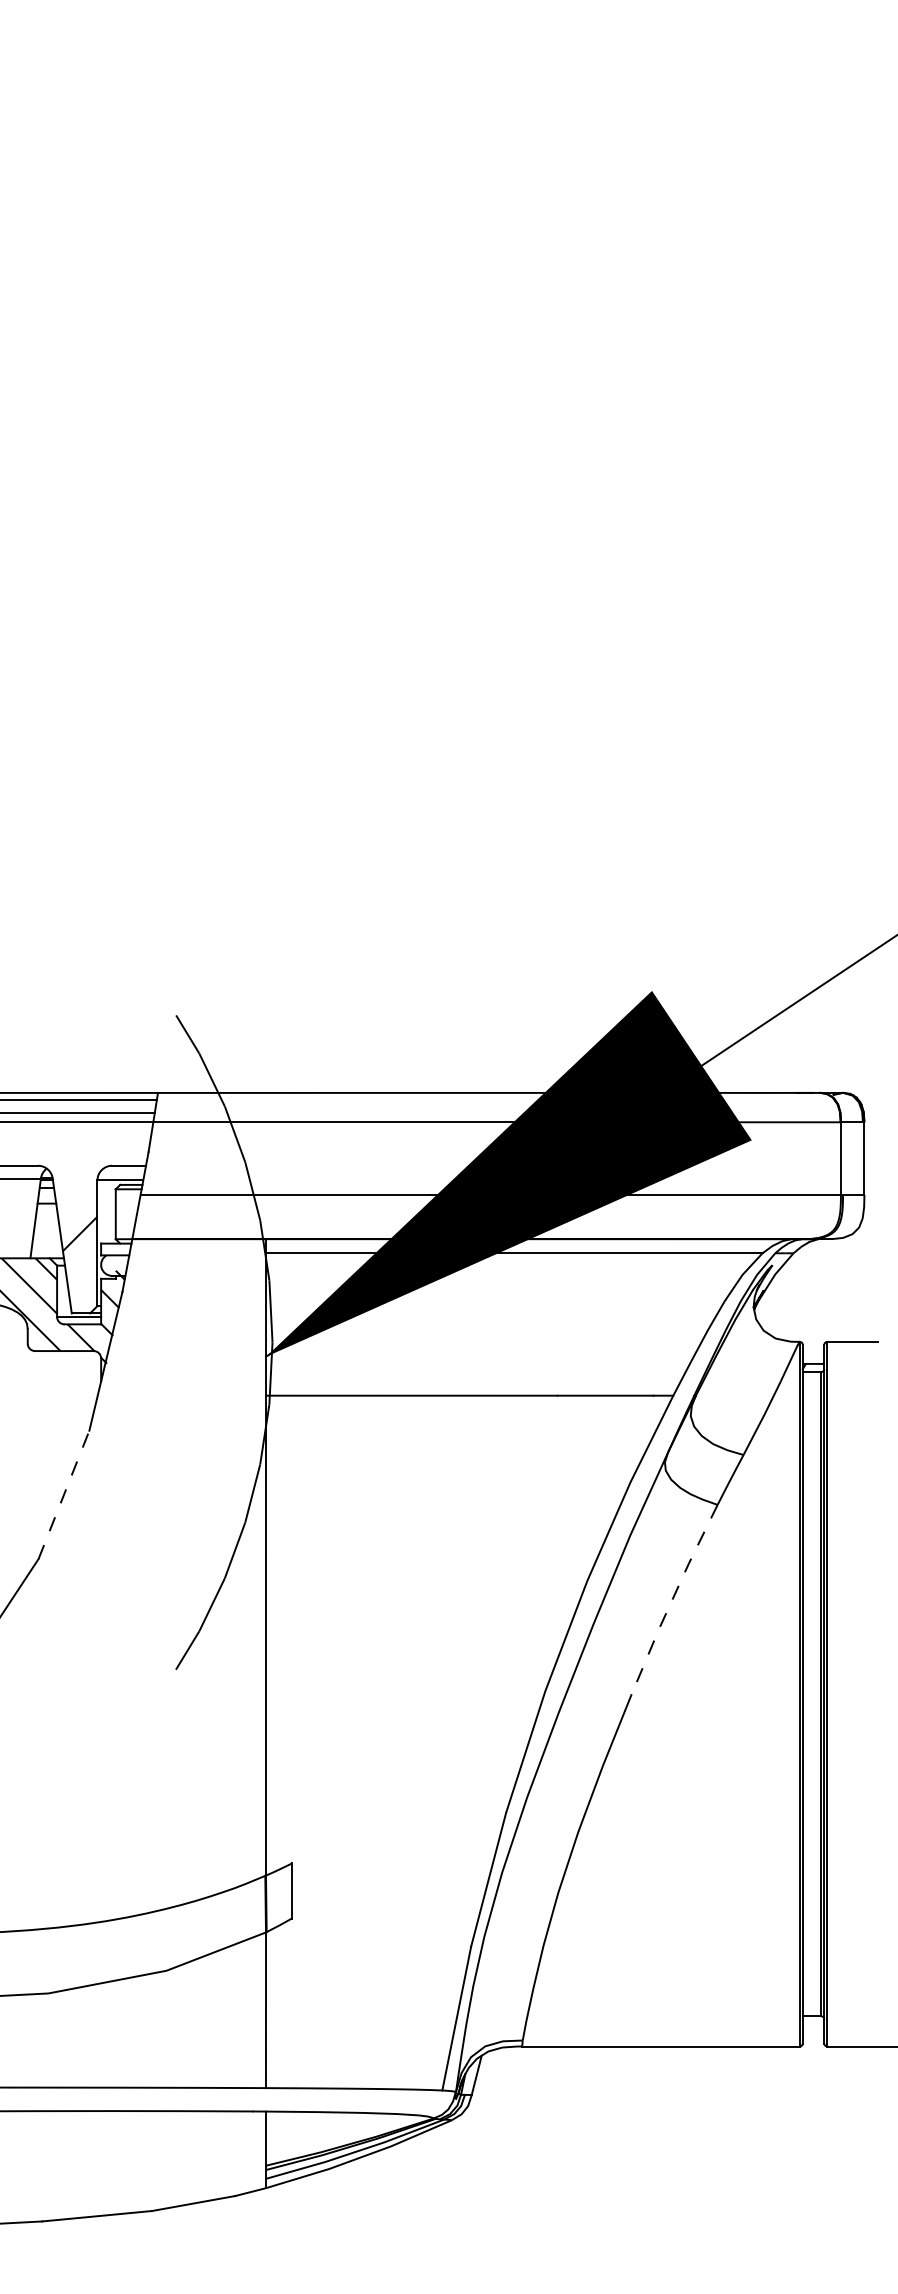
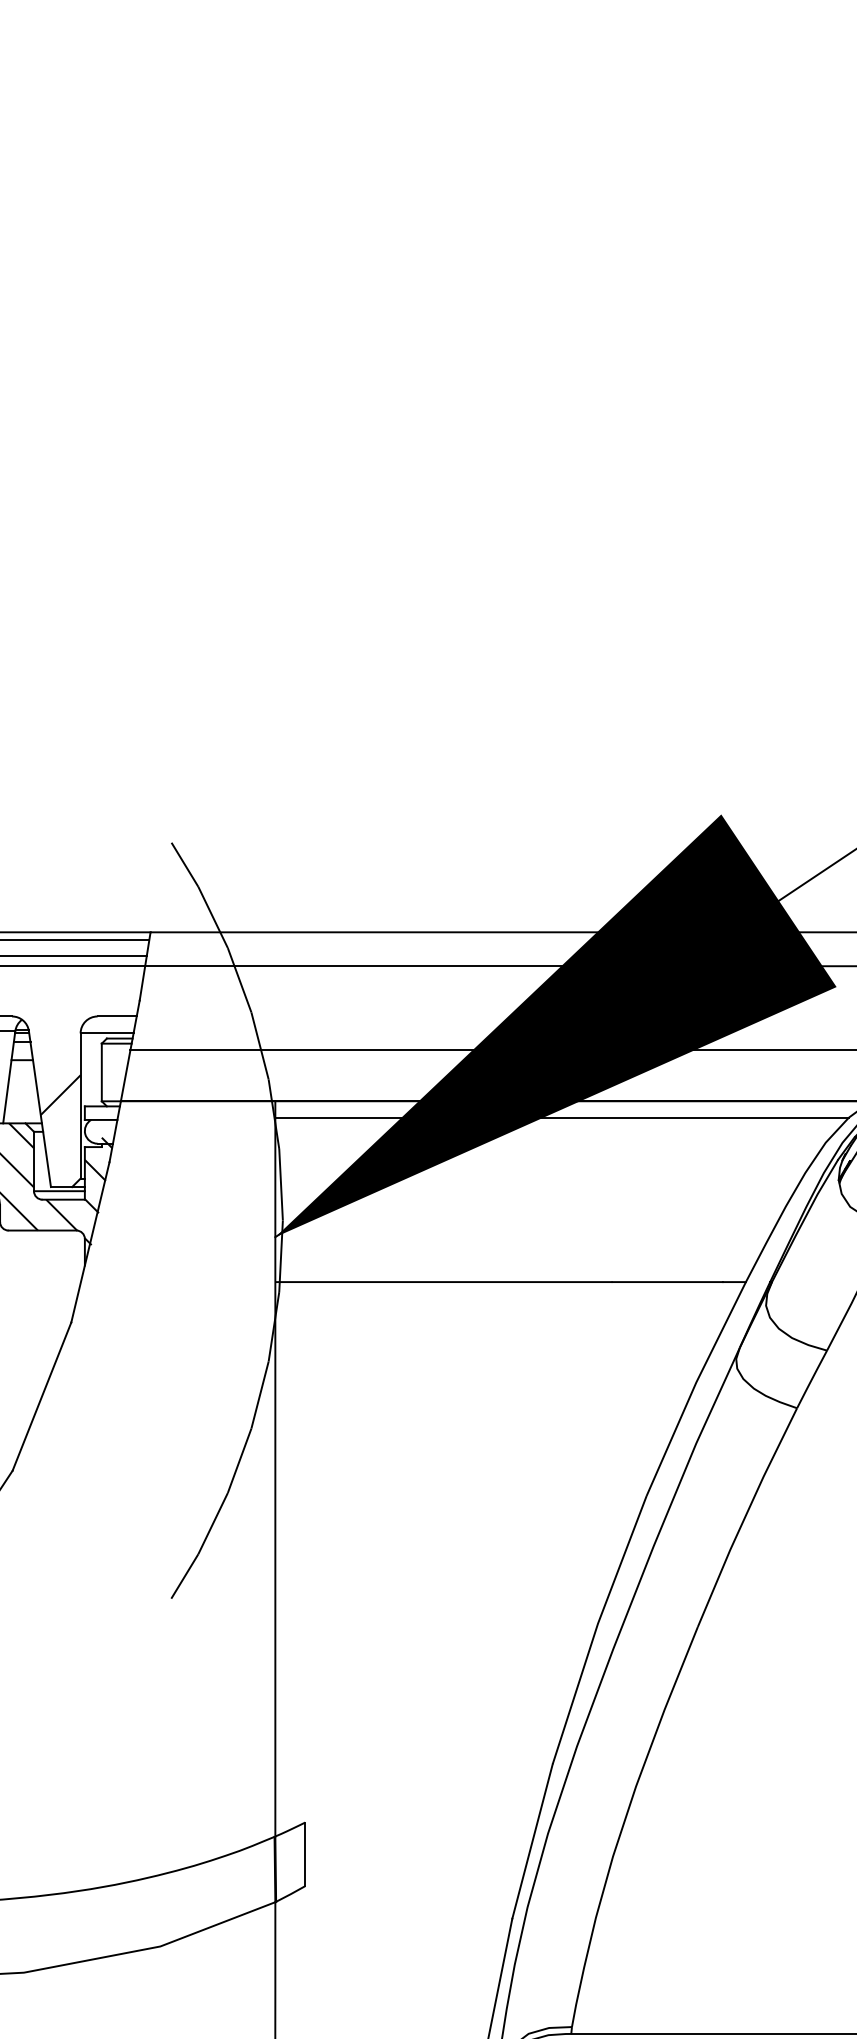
line: (64, 1494) -> (42, 1396), dashed -> solid
line: (672, 1599) -> (744, 1517), dashed -> solid

